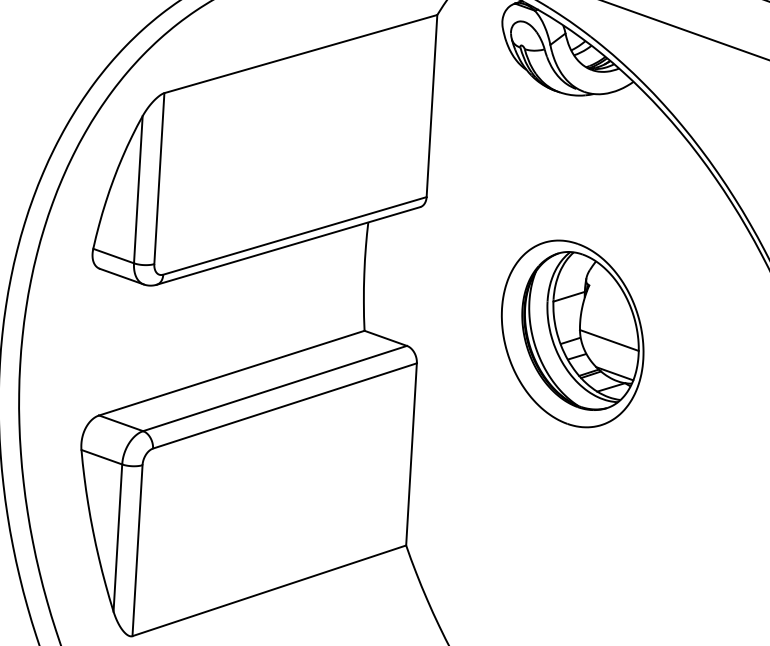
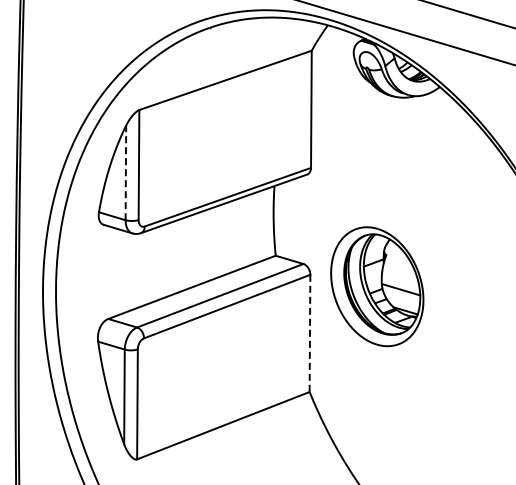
line: (137, 189) -> (125, 172), solid -> dashed
part: (573, 333) -> (377, 286), moved
line: (410, 454) -> (309, 333), solid -> dashed

